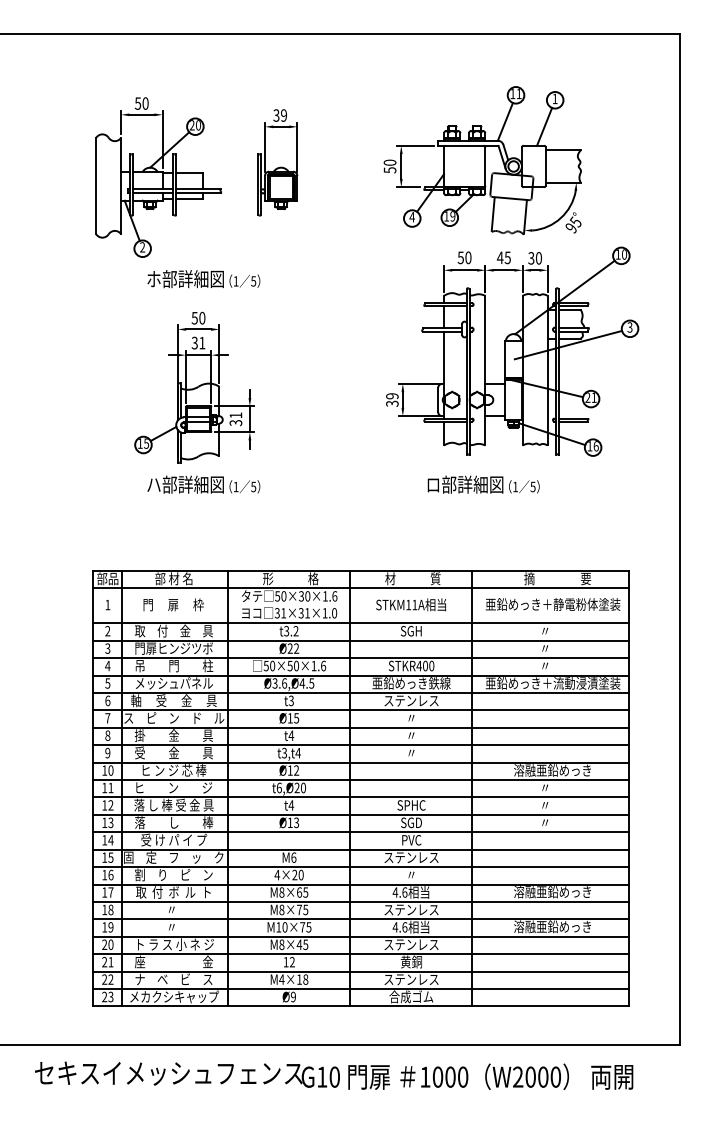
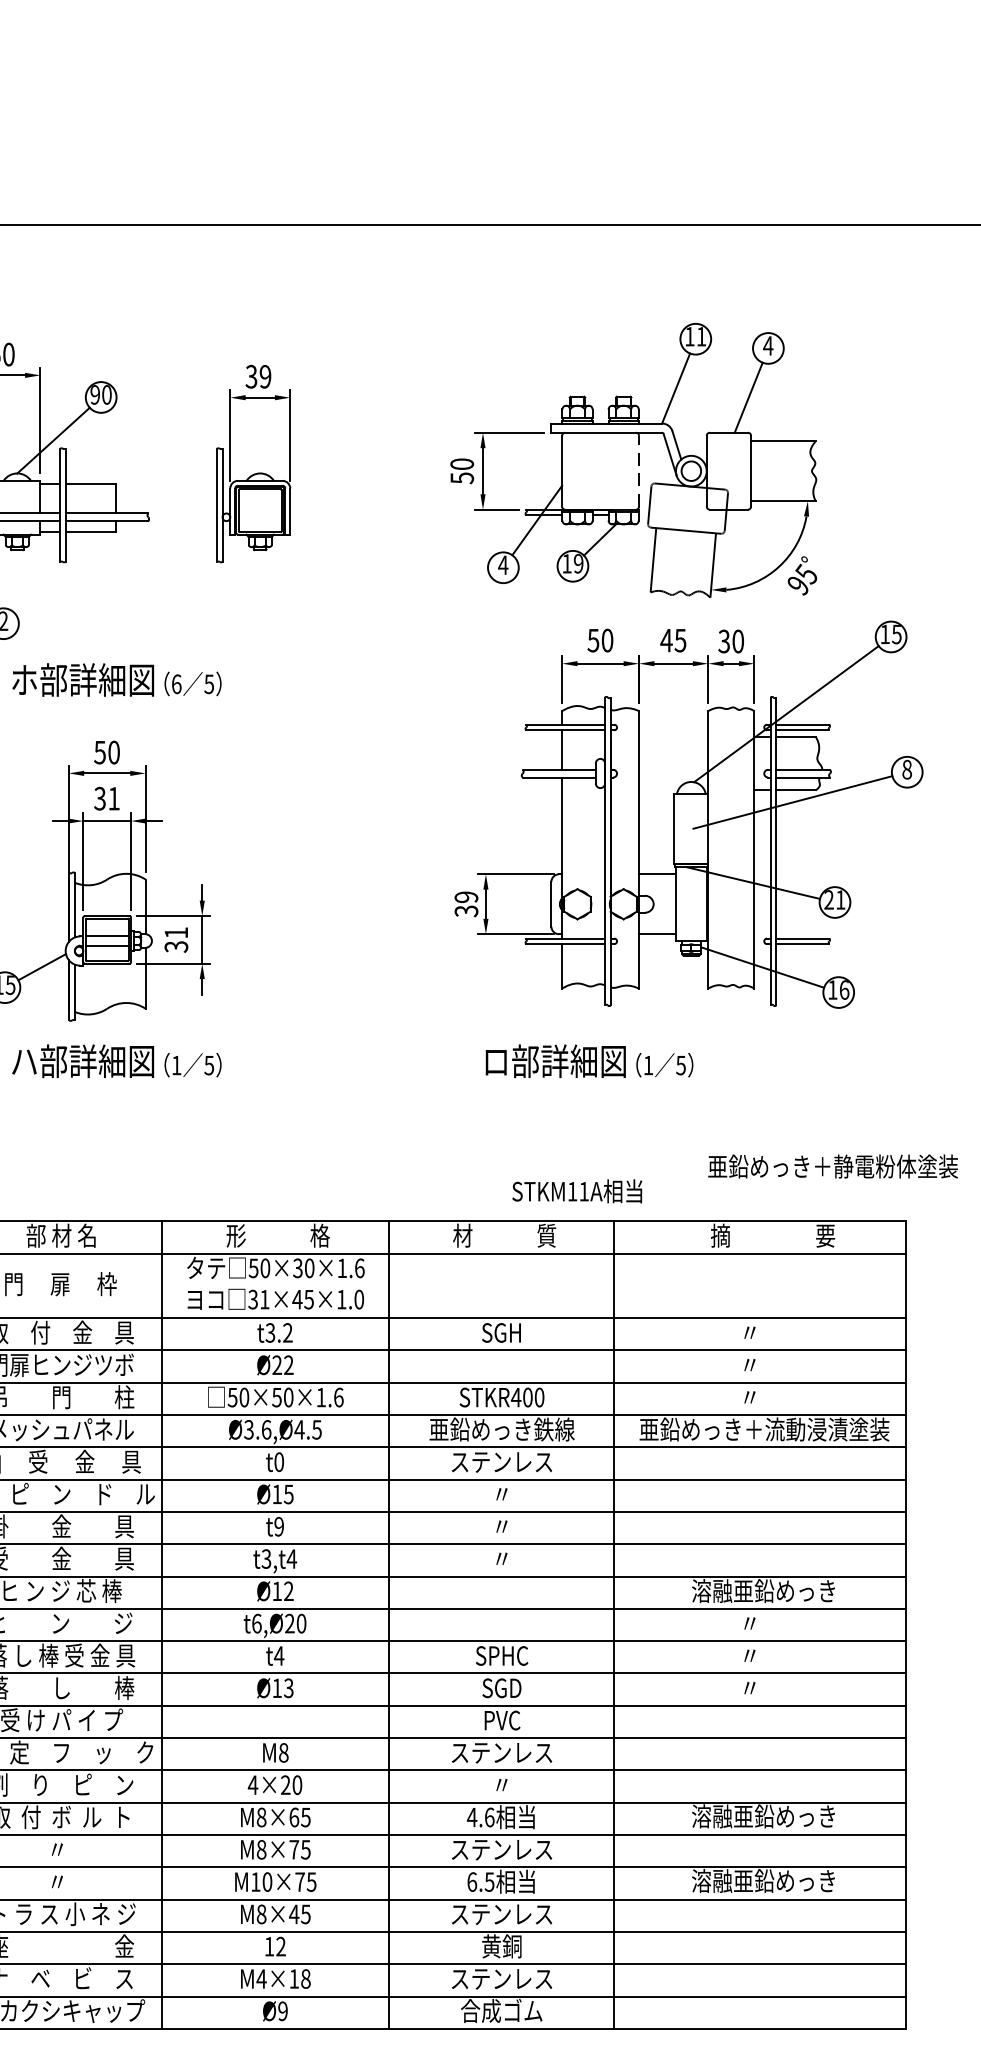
text: (554, 98) -> (767, 345), 1 -> 4
text: (191, 126) -> (93, 397), 20 -> 90
line: (485, 166) -> (639, 471), solid -> dashed
text: (624, 254) -> (896, 634), 10 -> 15
text: (235, 281) -> (175, 684), 1 -> 6
text: (629, 327) -> (906, 769), 3 -> 8
text: (483, 484) -> (589, 1060), moved
text: (410, 604) -> (576, 1190), moved
text: (552, 604) -> (832, 1166), moved
text: (303, 613) -> (301, 1300), 31×31×1.0 -> 31×45×1.0
text: (290, 700) -> (277, 1461), t3 -> t0
text: (291, 735) -> (279, 1526), t4 -> t9
text: (293, 857) -> (283, 1752), M6 -> M8
text: (399, 927) -> (479, 1882), 4.6 -> 6.5

